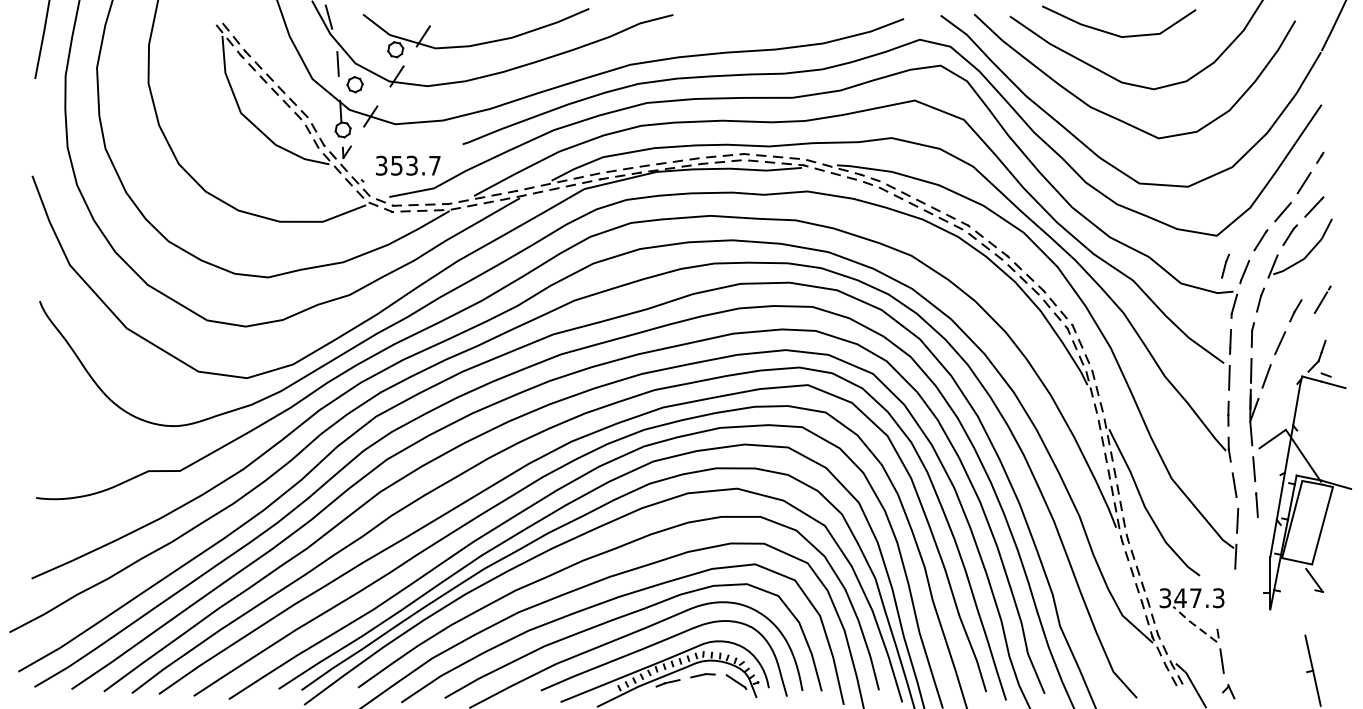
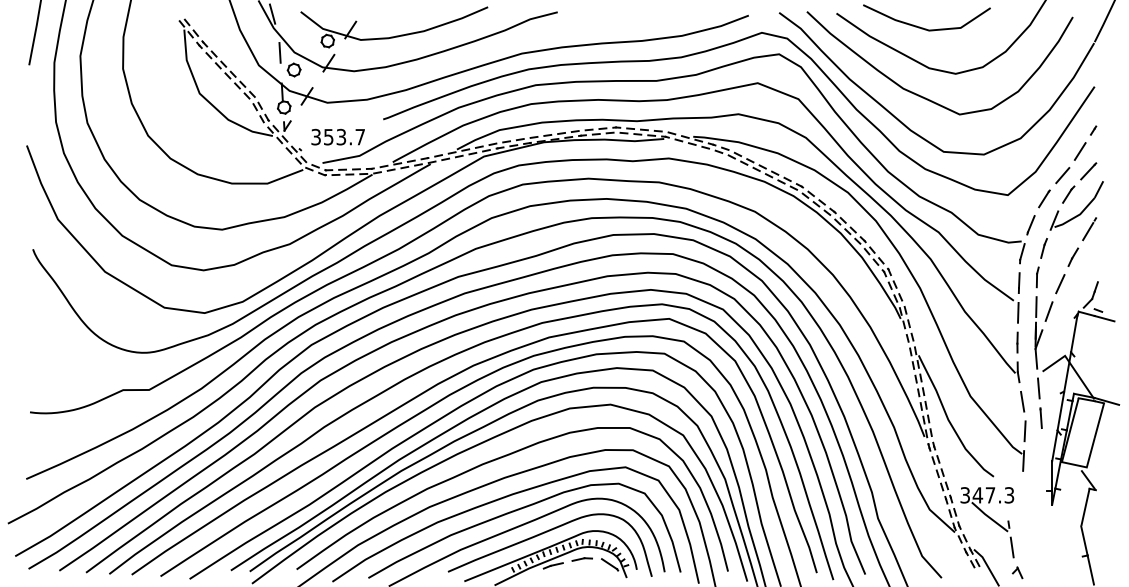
line: (1224, 266) -> (1014, 220), removed
line: (1322, 300) -> (1089, 229), moved
line: (1310, 611) -> (1085, 506), added
line: (1193, 624) -> (988, 517), dashed -> solid

